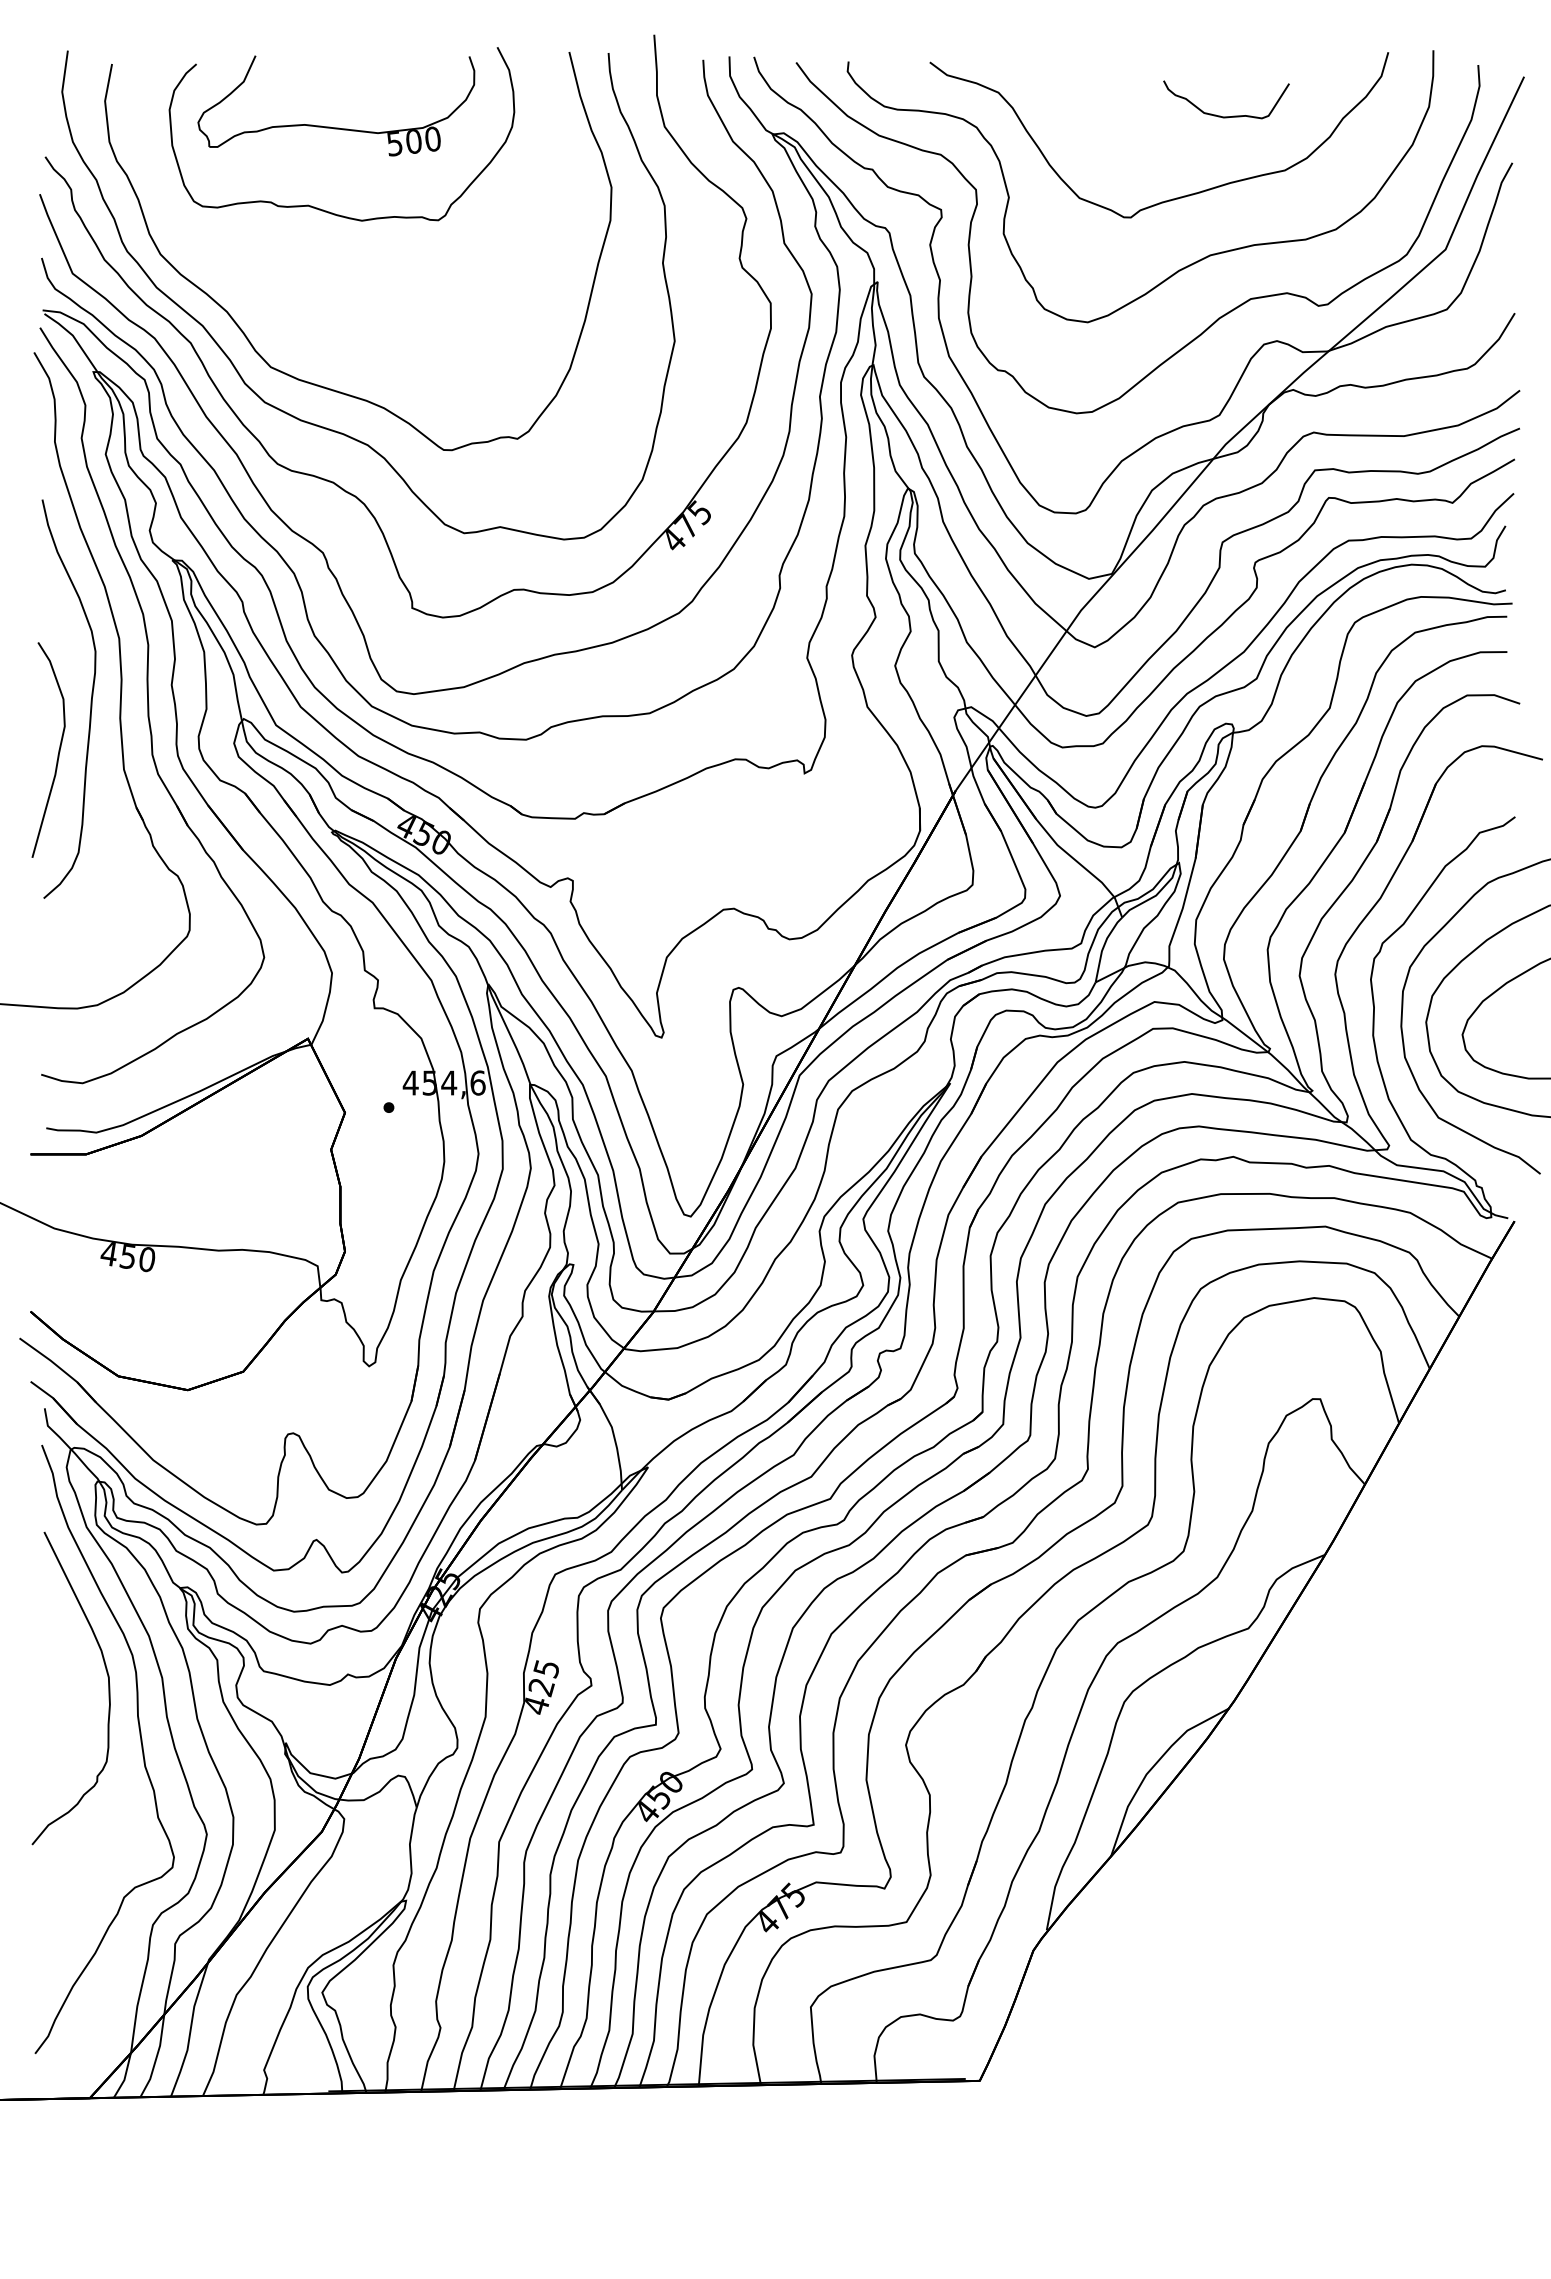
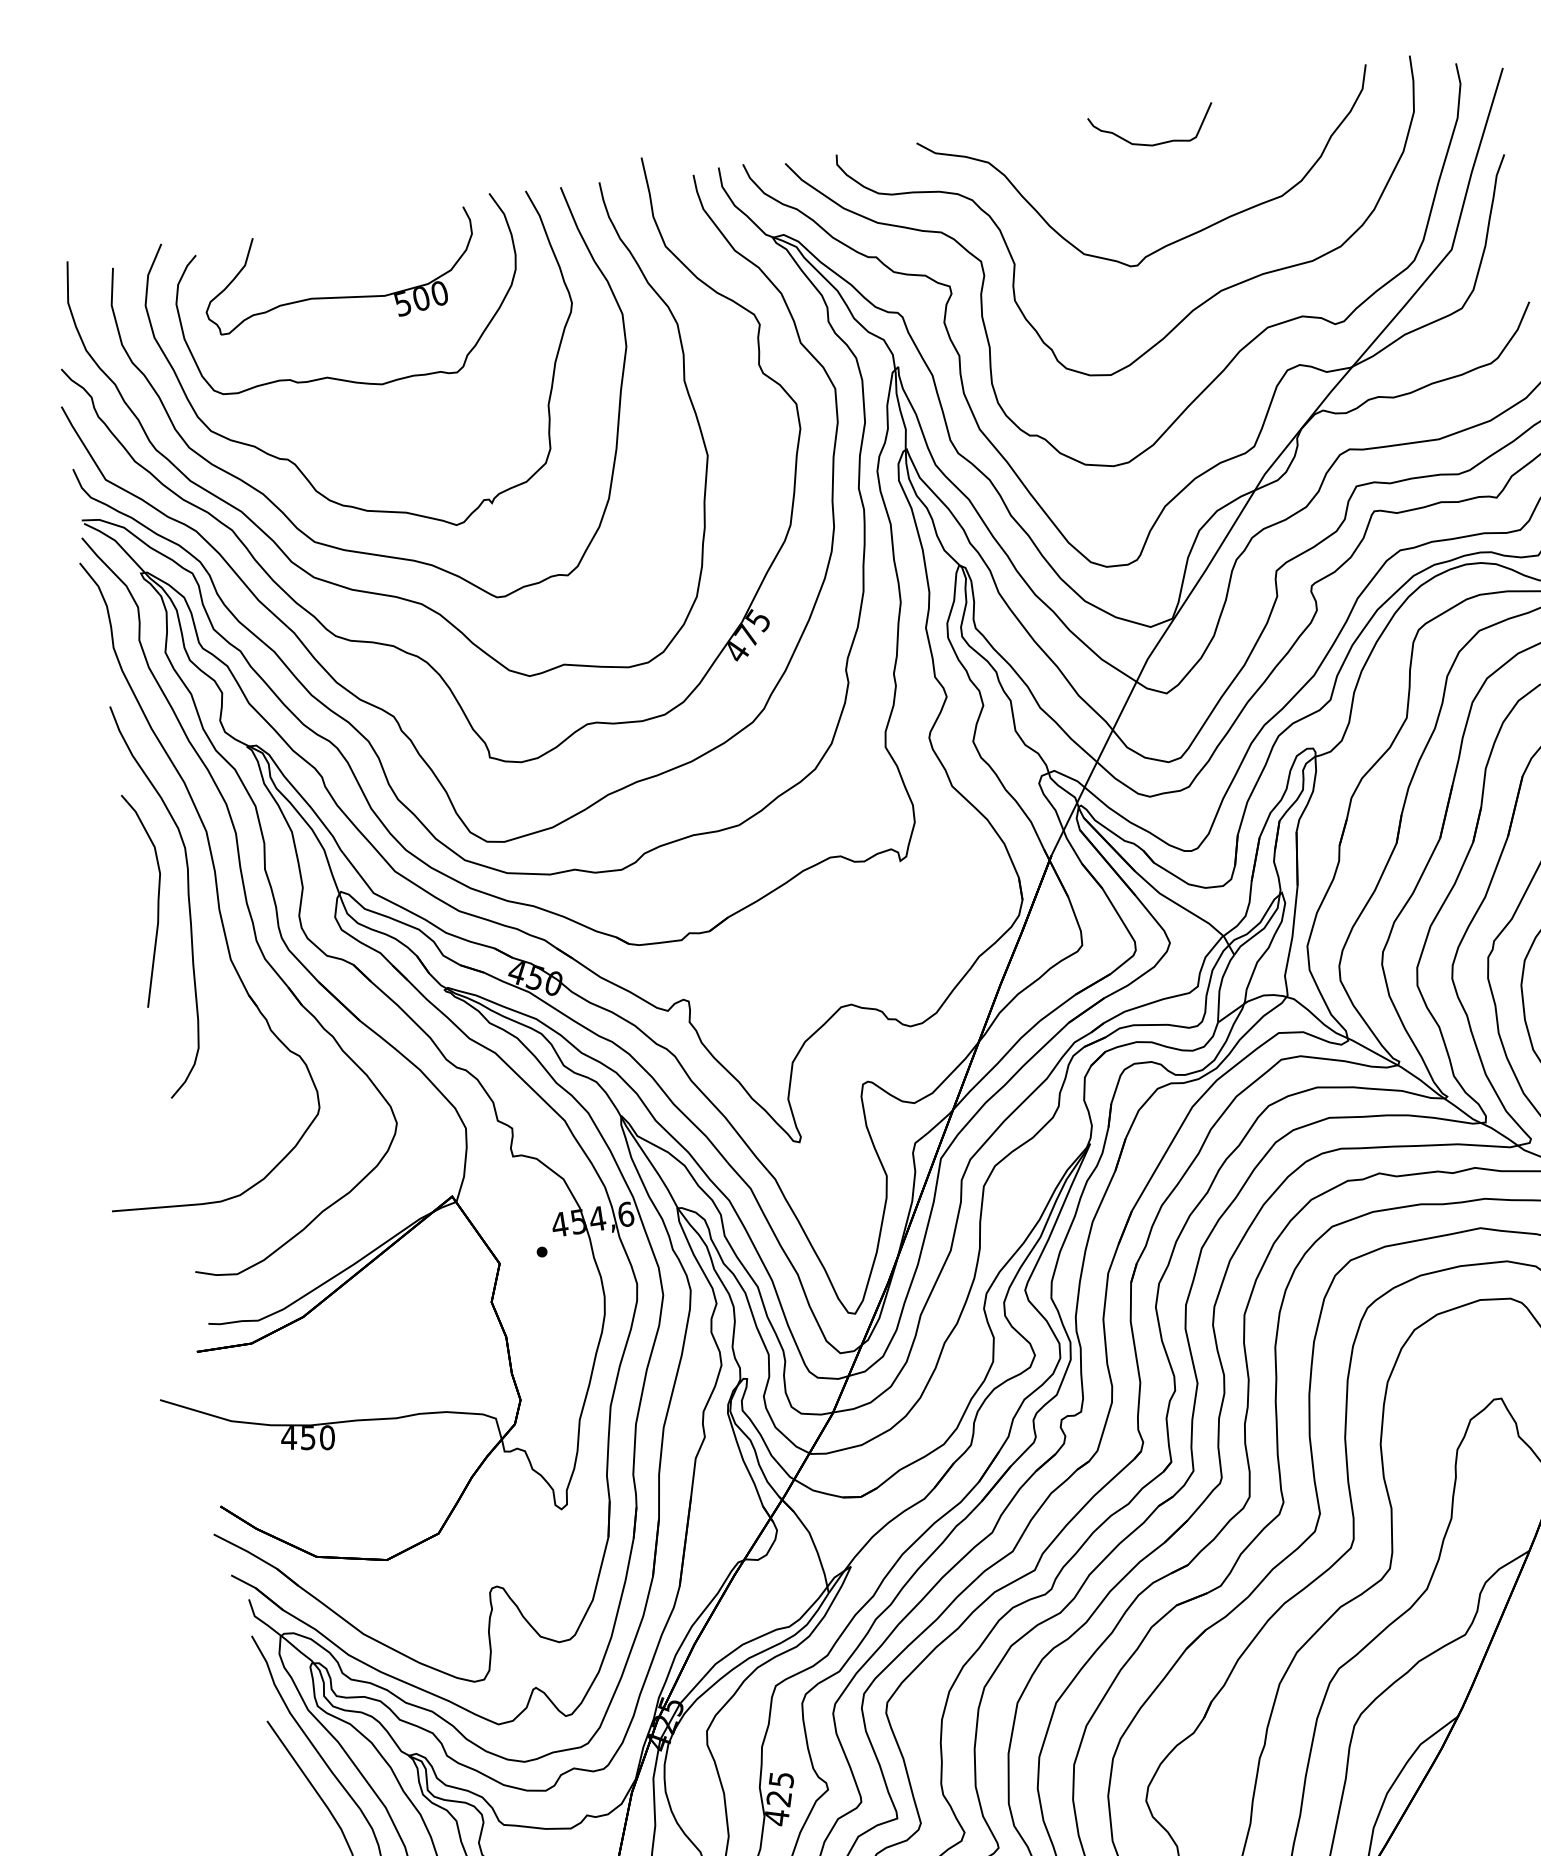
curve: (1226, 116) -> (1154, 144), moved
curve: (265, 288) -> (297, 465), added
curve: (58, 749) -> (157, 897), moved

